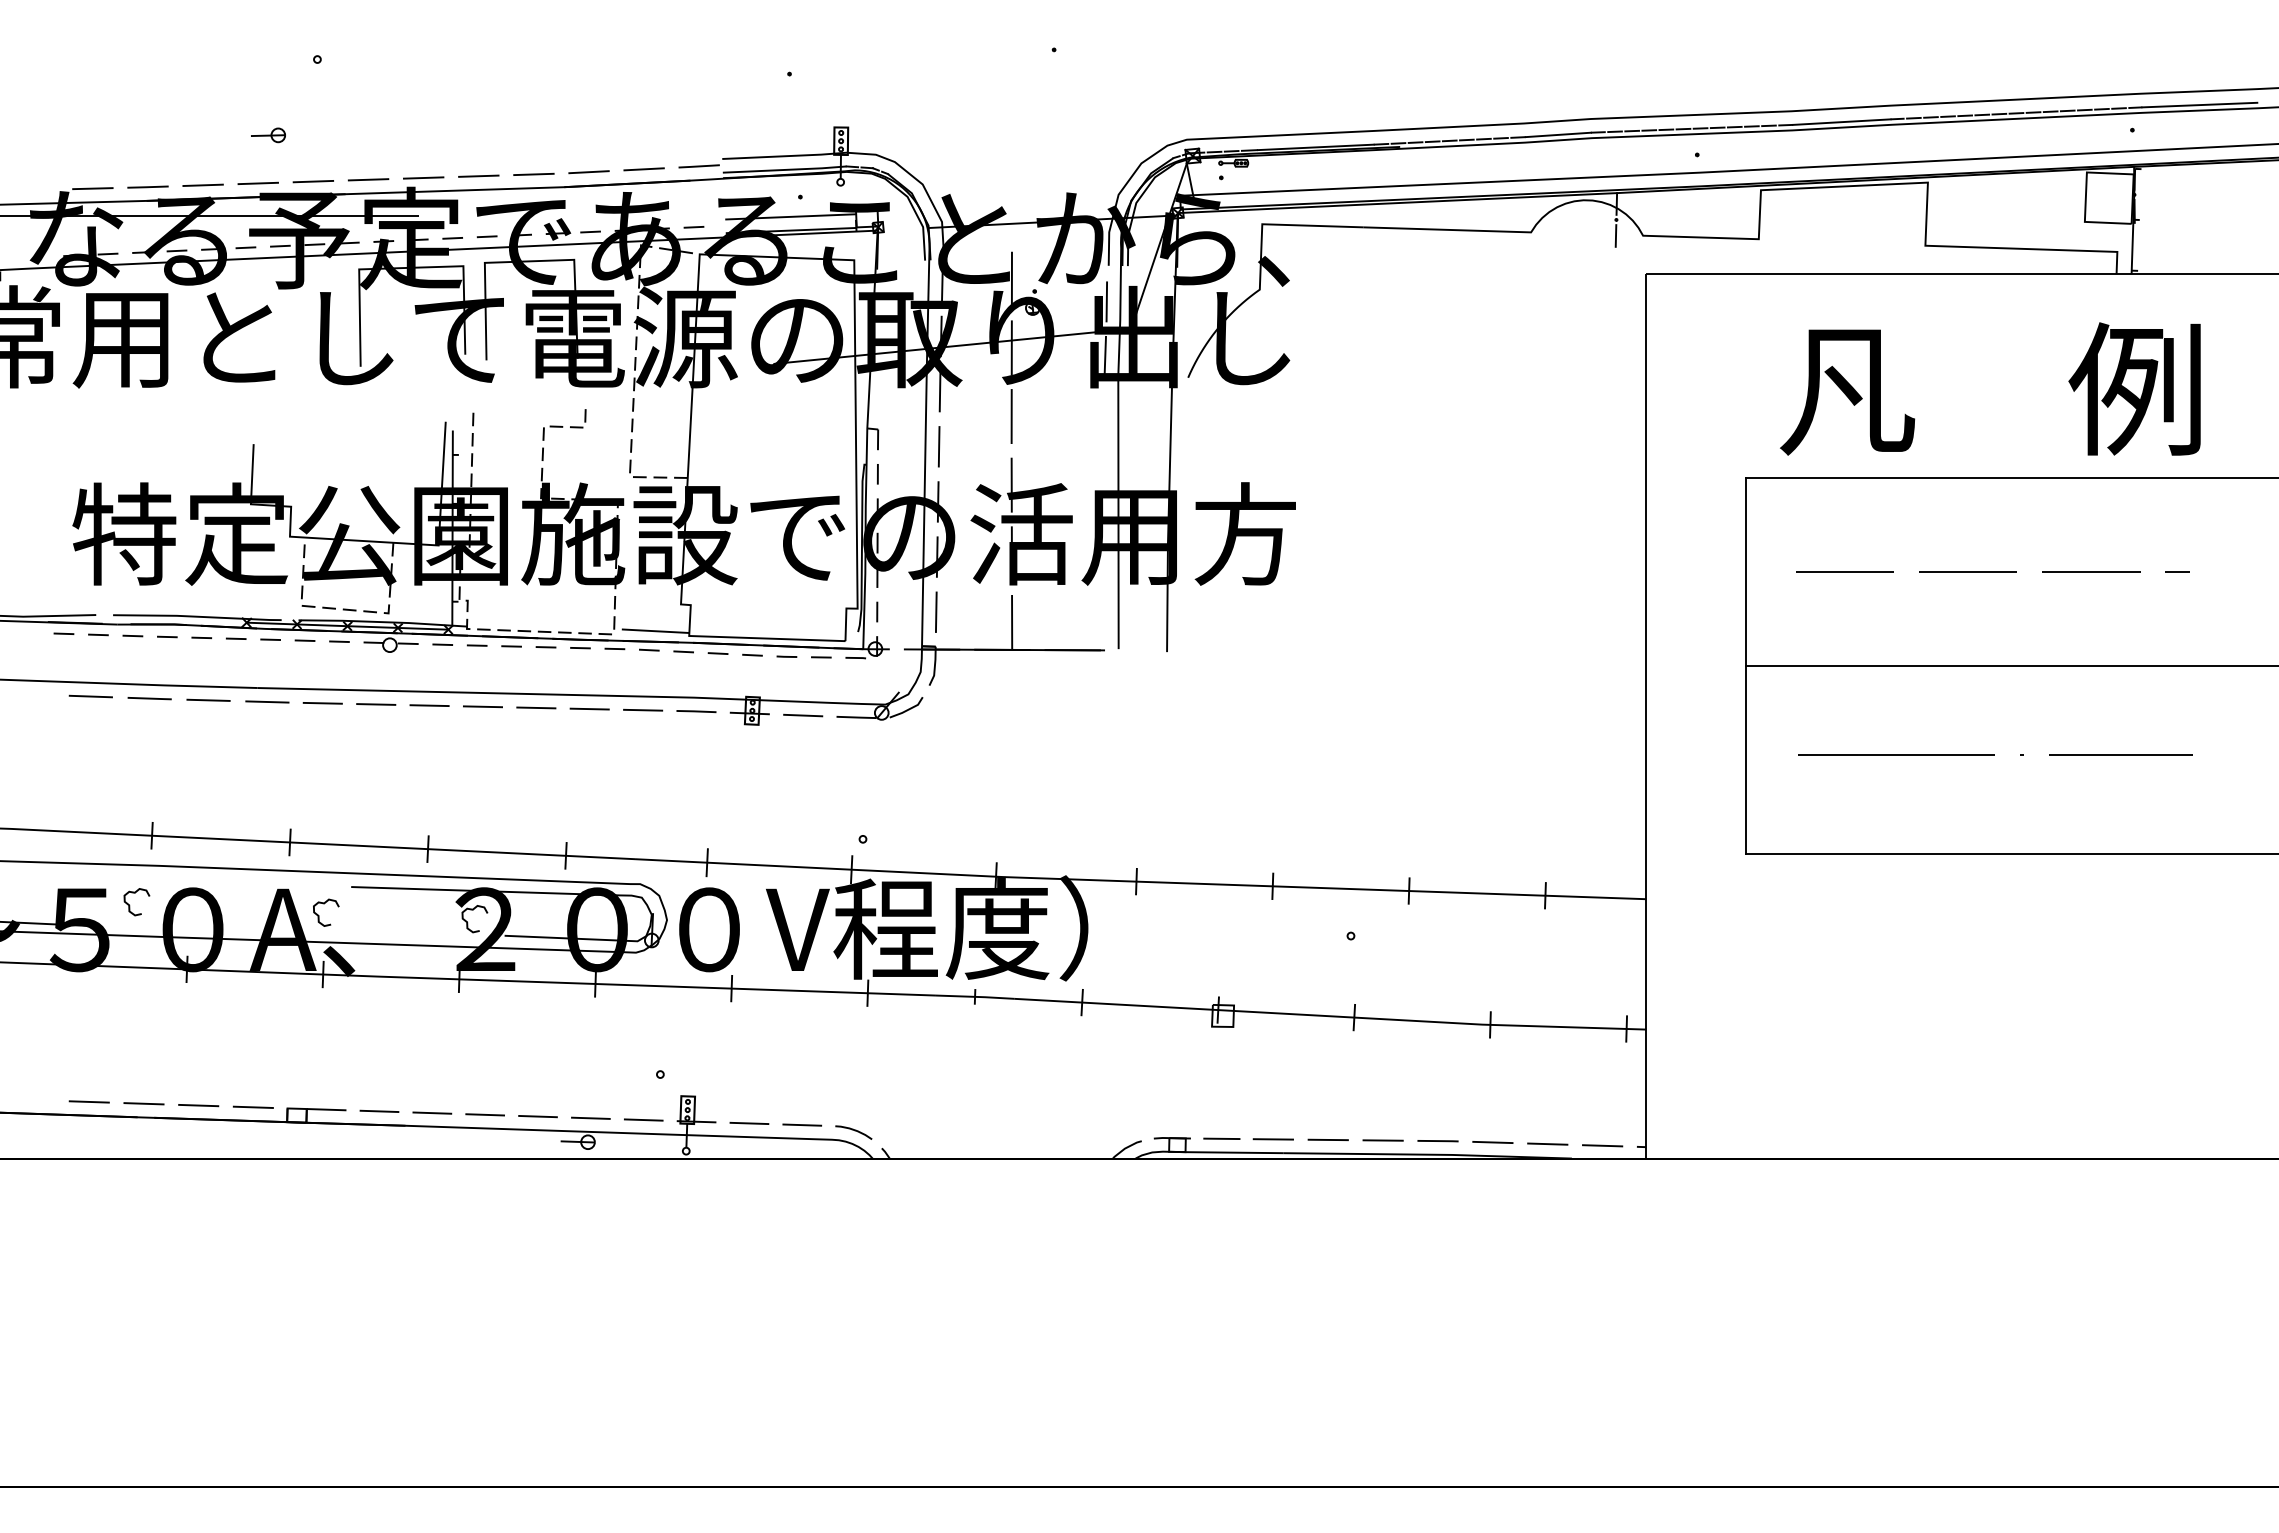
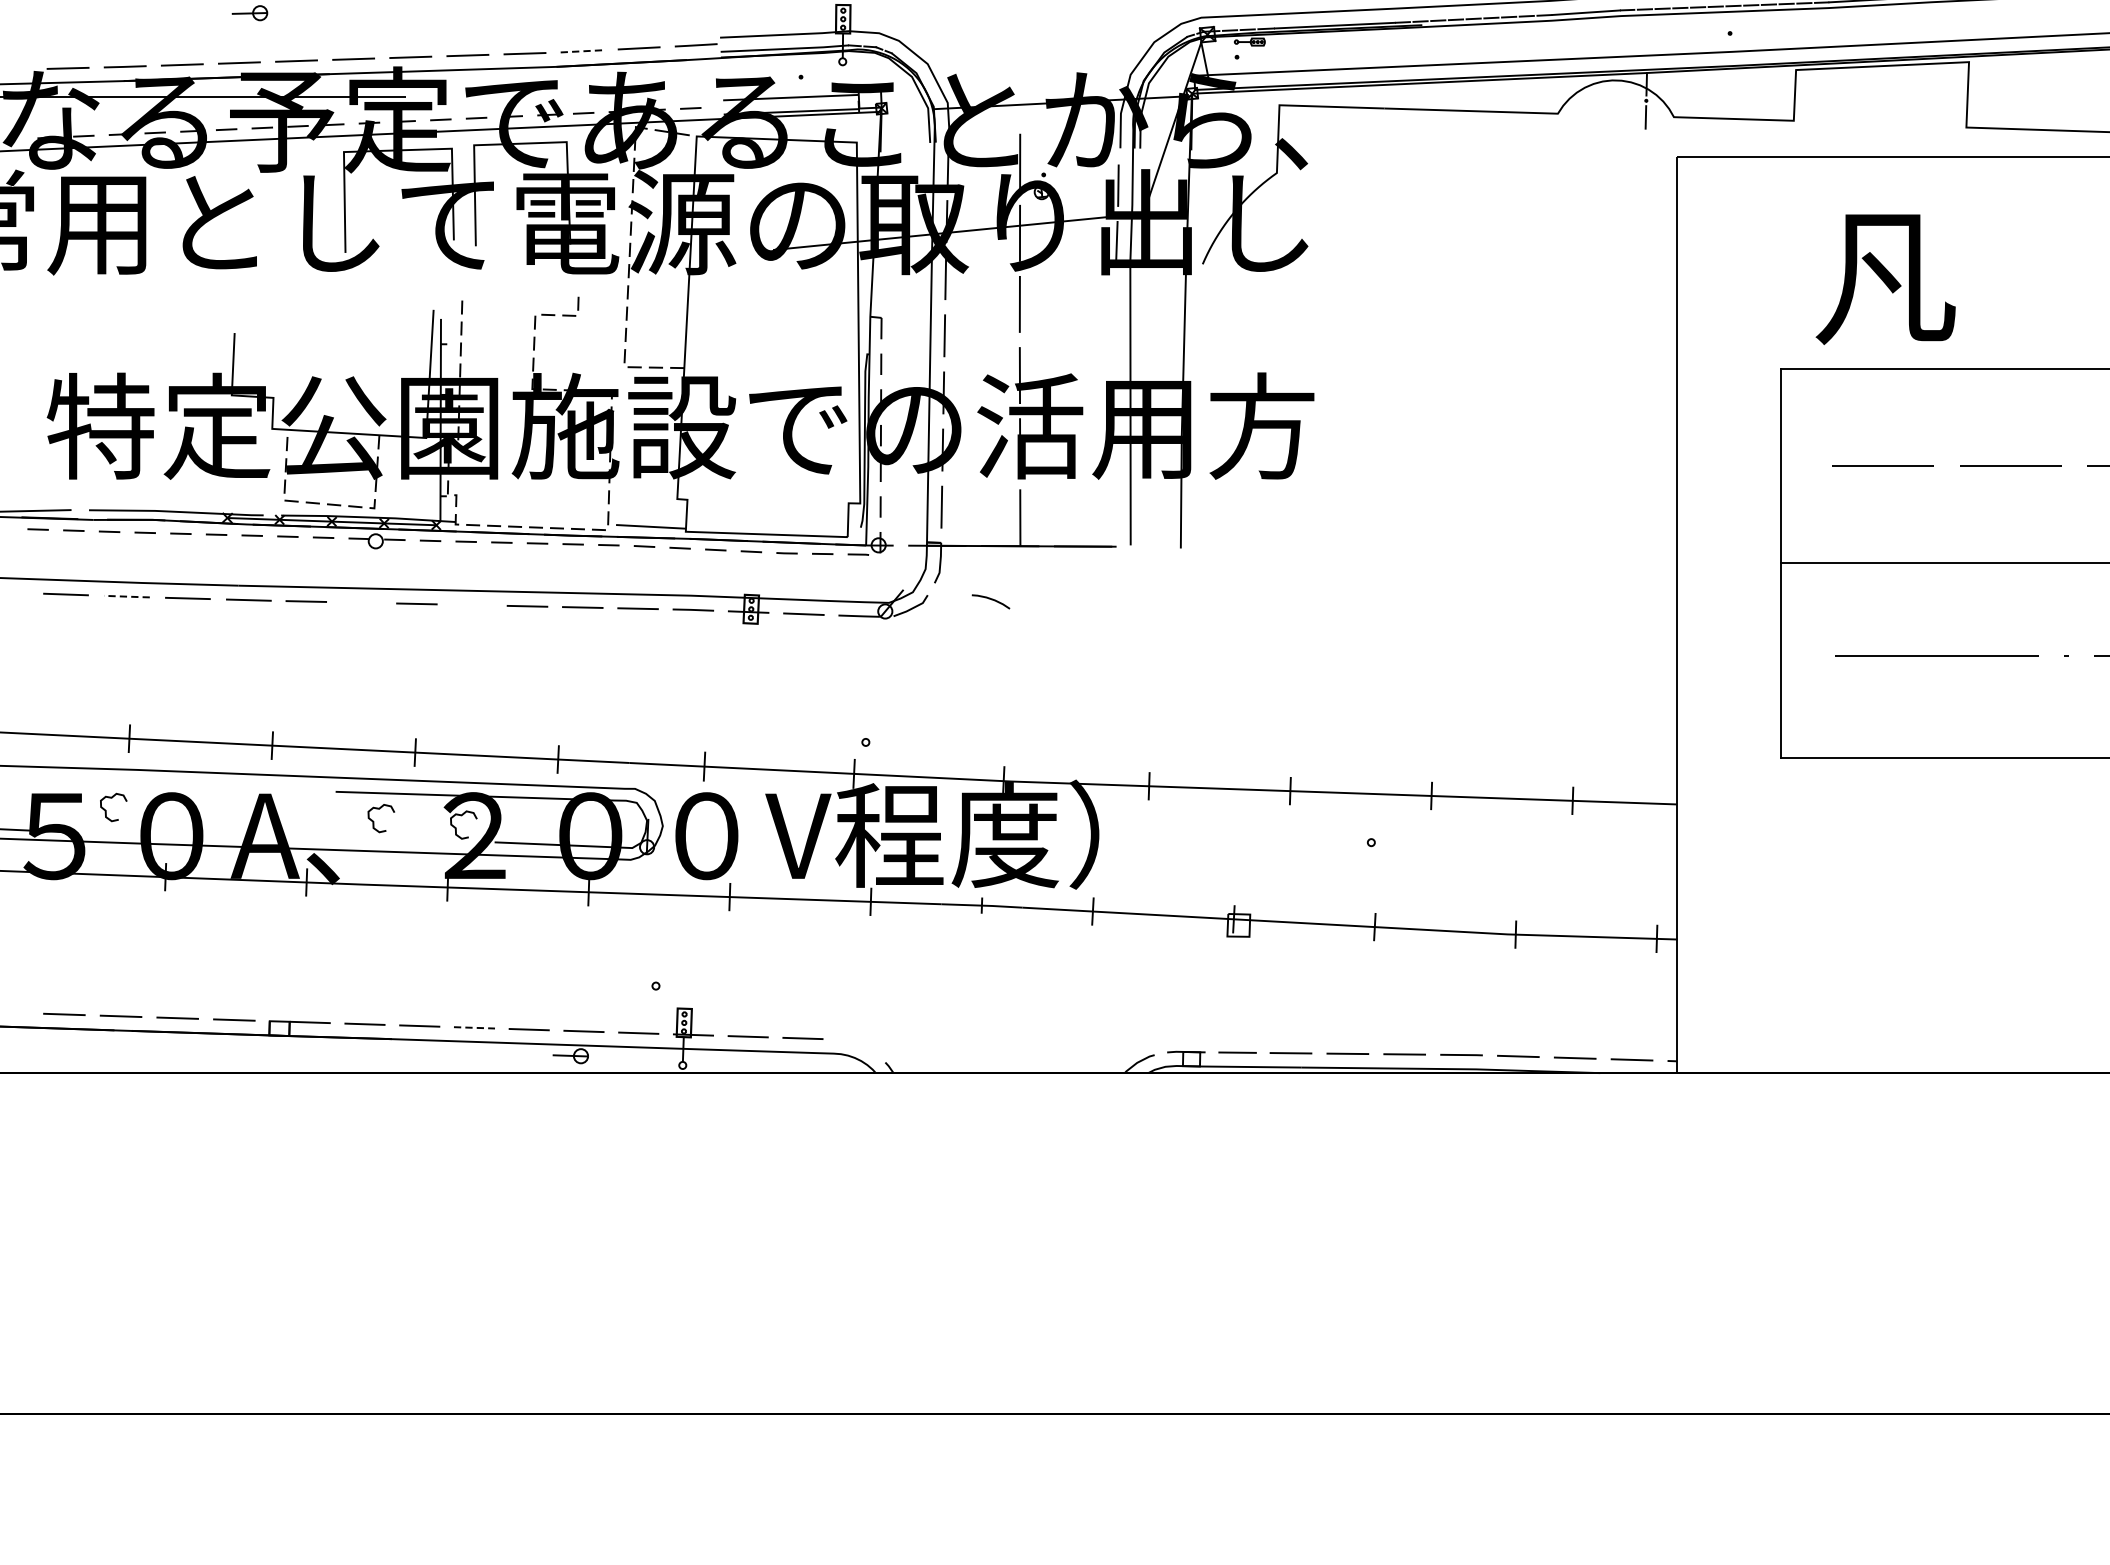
line: (589, 172) -> (582, 51), solid -> dashed
line: (150, 698) -> (127, 596), solid -> dashed
line: (376, 704) -> (361, 602), removed
line: (482, 706) -> (471, 604), removed
curve: (319, 915) -> (374, 821), moved
line: (485, 1114) -> (474, 1027), solid -> dashed
curve: (854, 1131) -> (991, 600), moved

